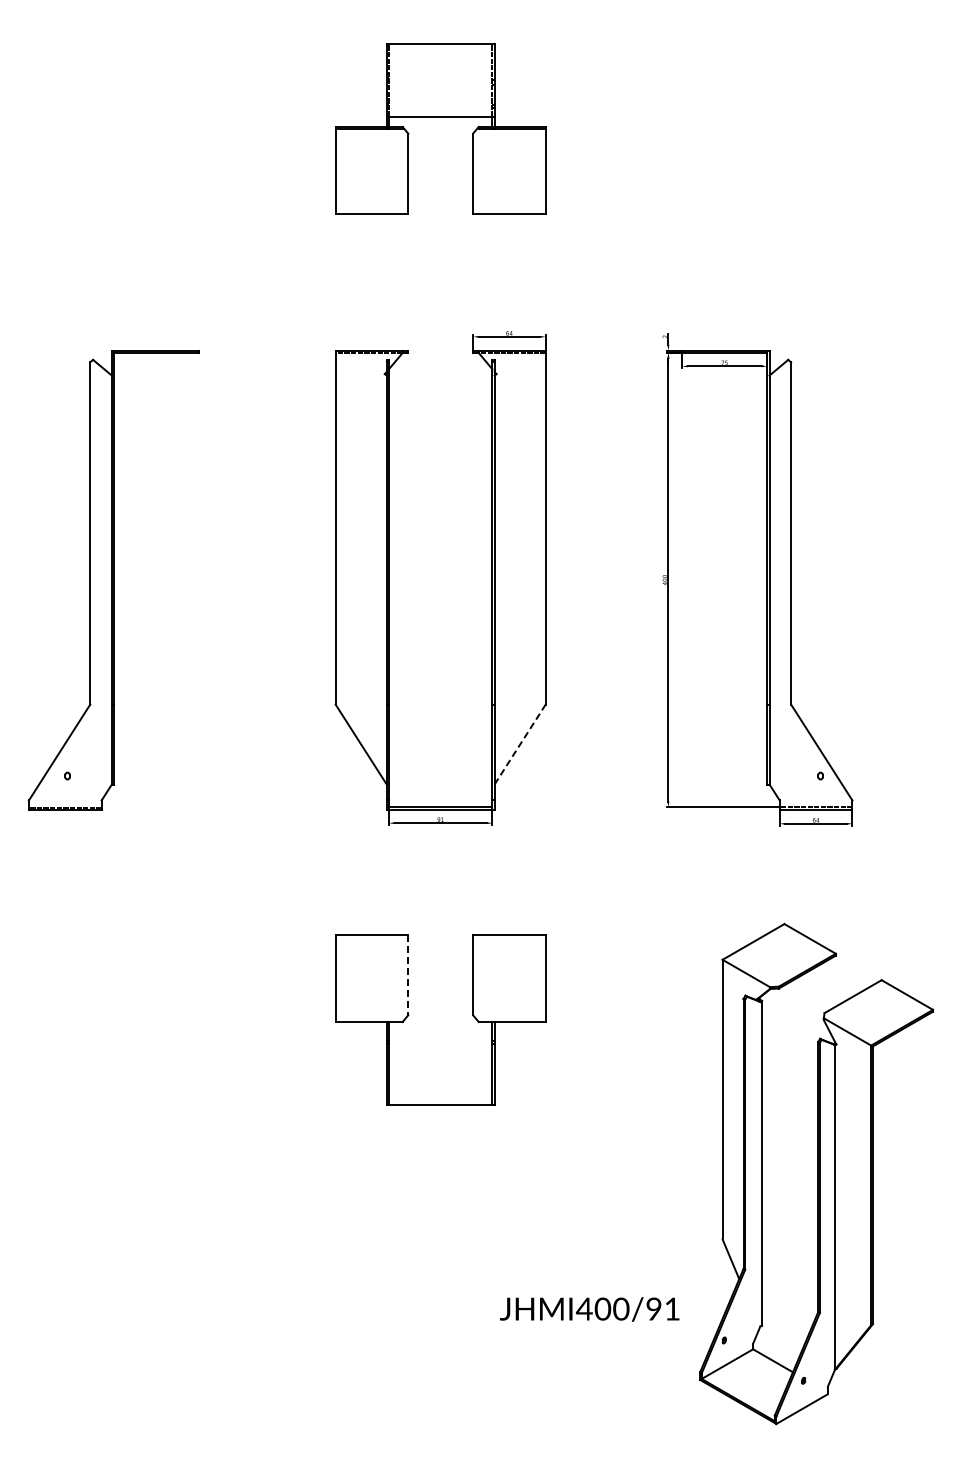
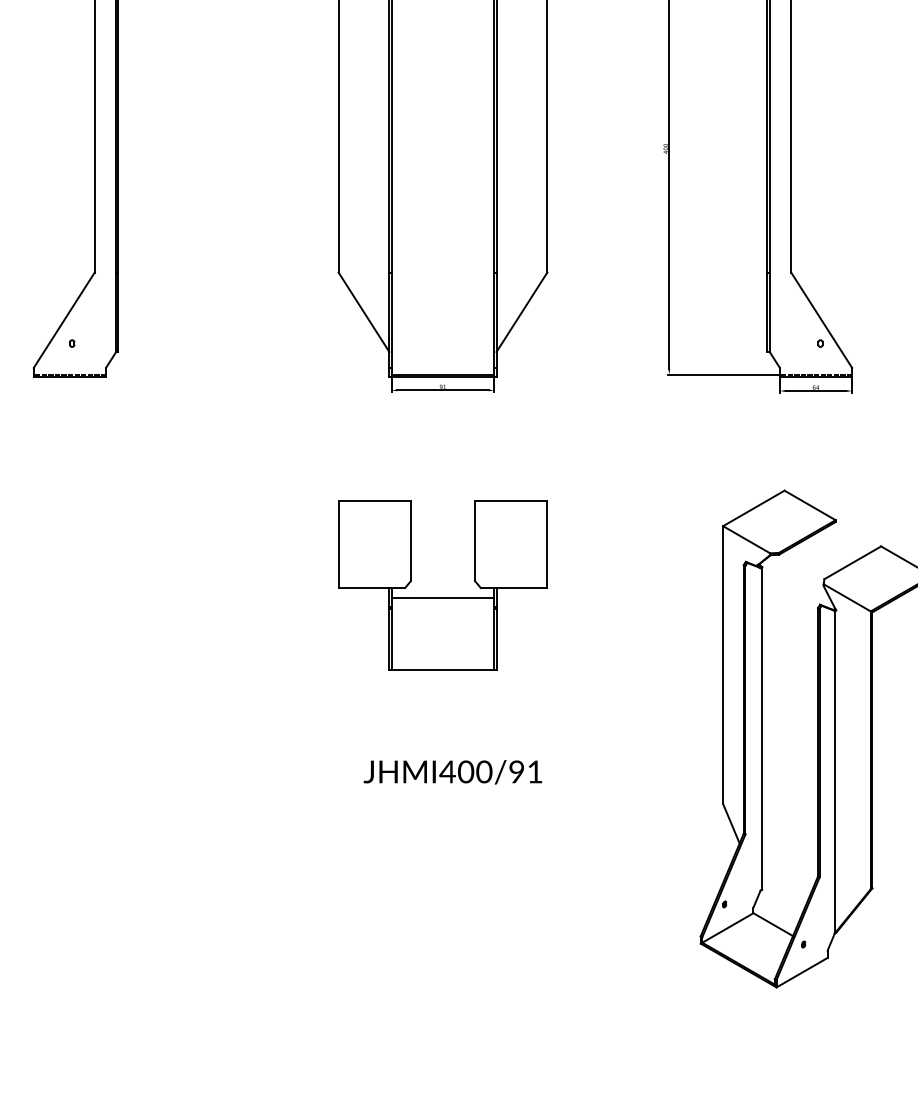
line: (520, 744) -> (522, 312), dashed -> solid
line: (408, 975) -> (410, 541), dashed -> solid
line: (440, 1032) -> (442, 598), added
text: (589, 1309) -> (452, 772), moved

